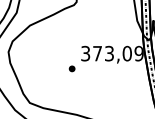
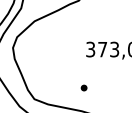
part: (71, 68) -> (83, 87), moved

